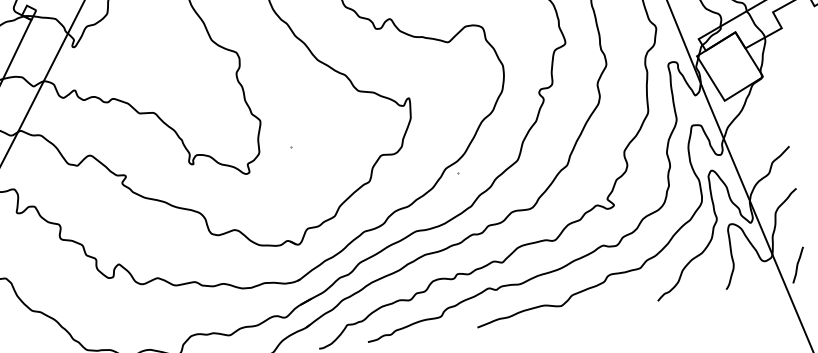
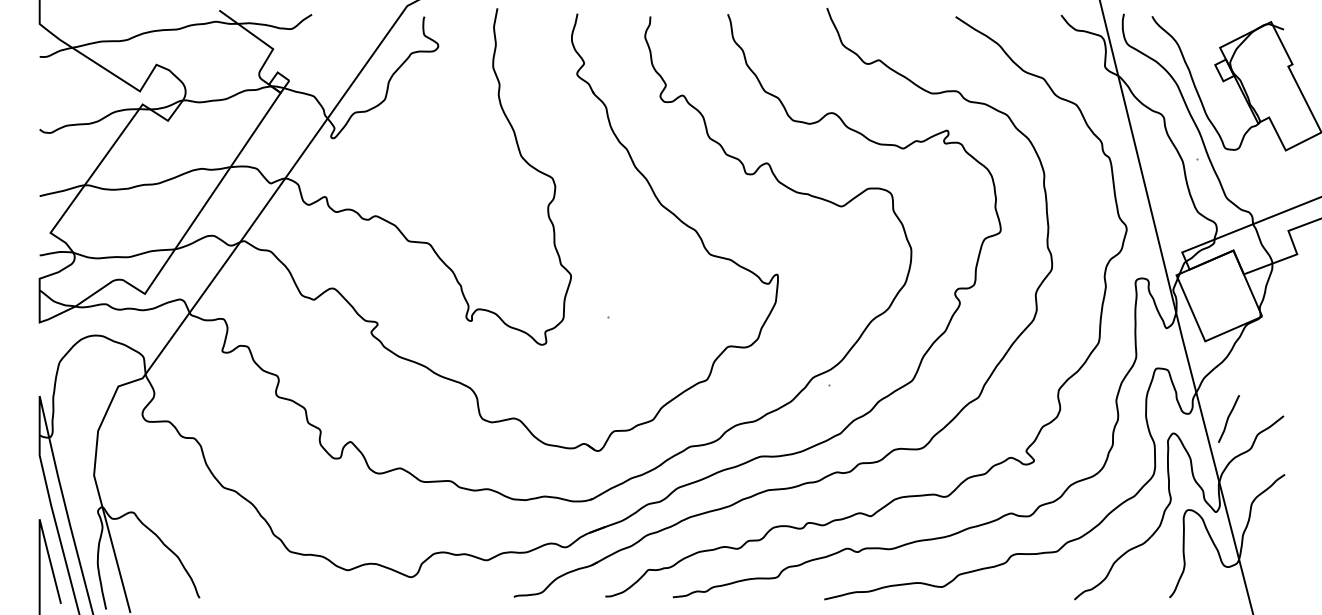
curve: (797, 264) -> (1228, 418), moved

